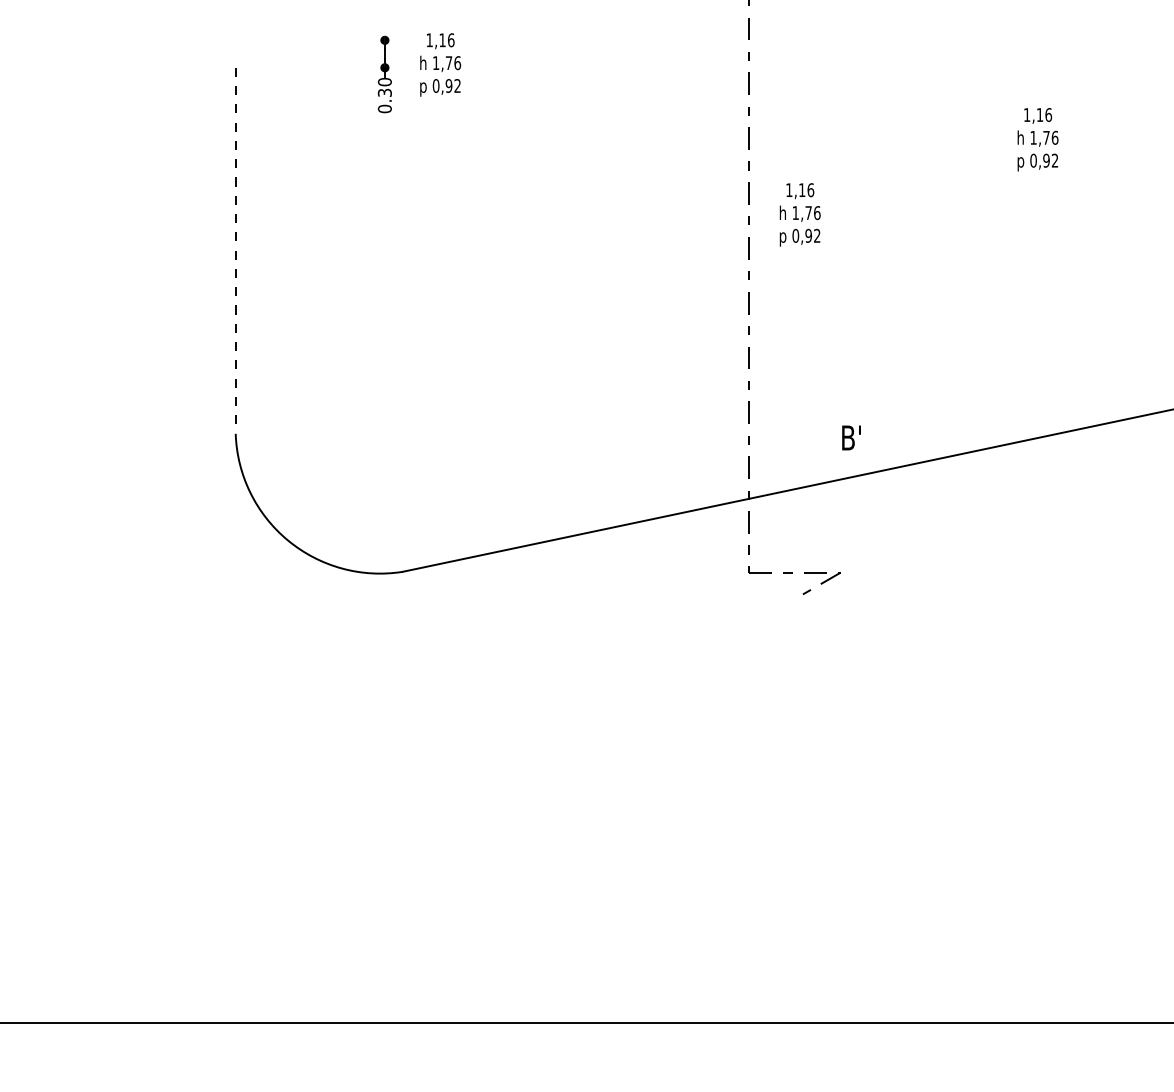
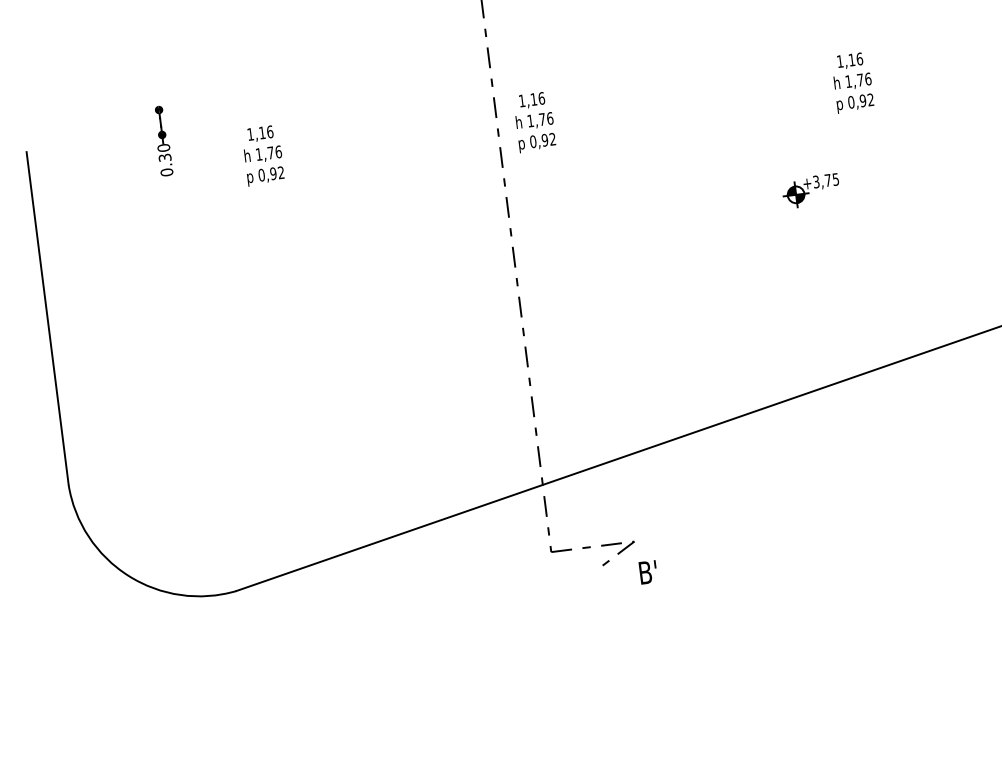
text: (440, 64) -> (263, 155), moved
text: (1037, 139) -> (852, 82), moved
text: (799, 214) -> (534, 121), moved
part: (1079, 217) -> (810, 191), added
line: (235, 250) -> (47, 318), dashed -> solid
text: (851, 437) -> (648, 571), moved

